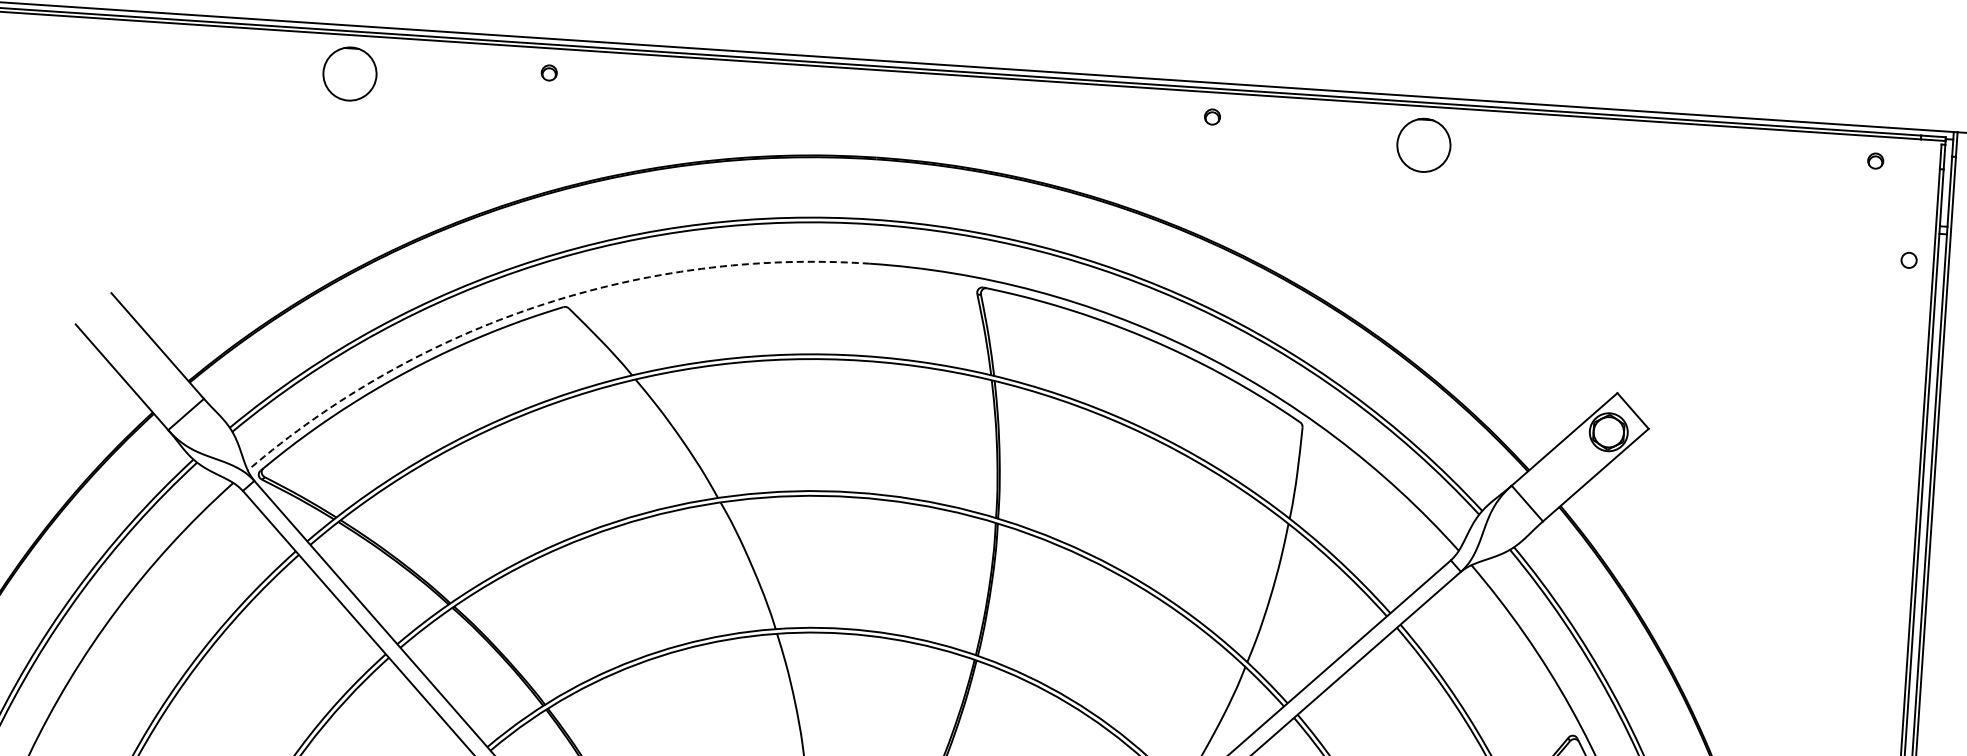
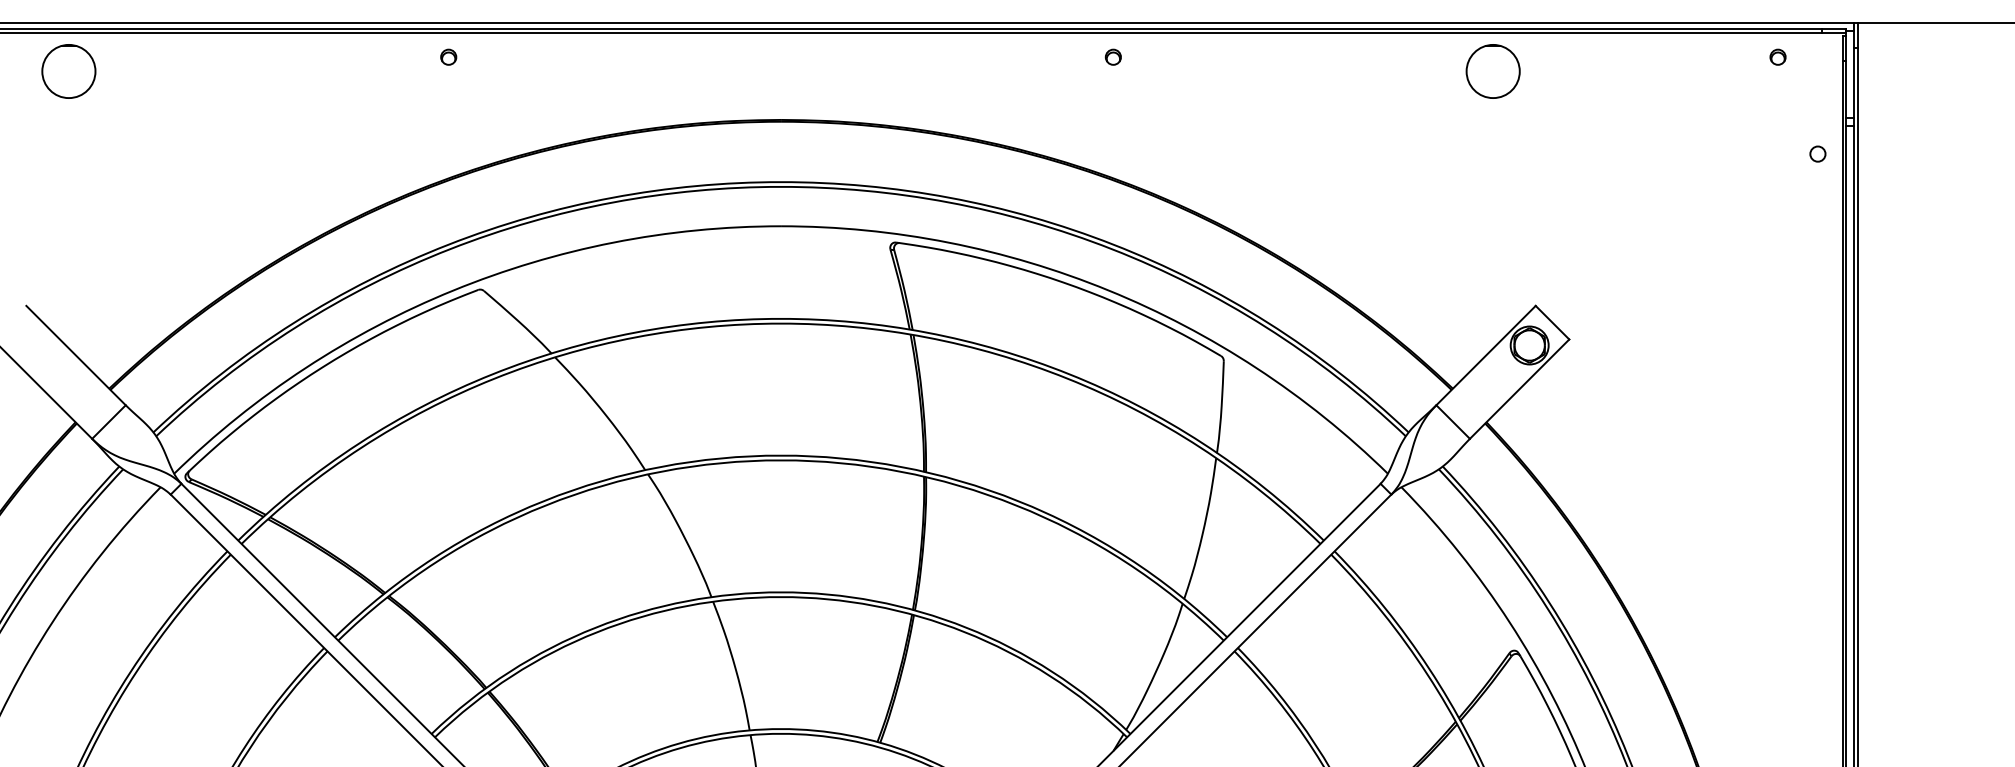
circle: (349, 74) -> (68, 71), moved
circle: (1423, 145) -> (1492, 71), moved
arc: (538, 306) -> (453, 290), dashed -> solid

